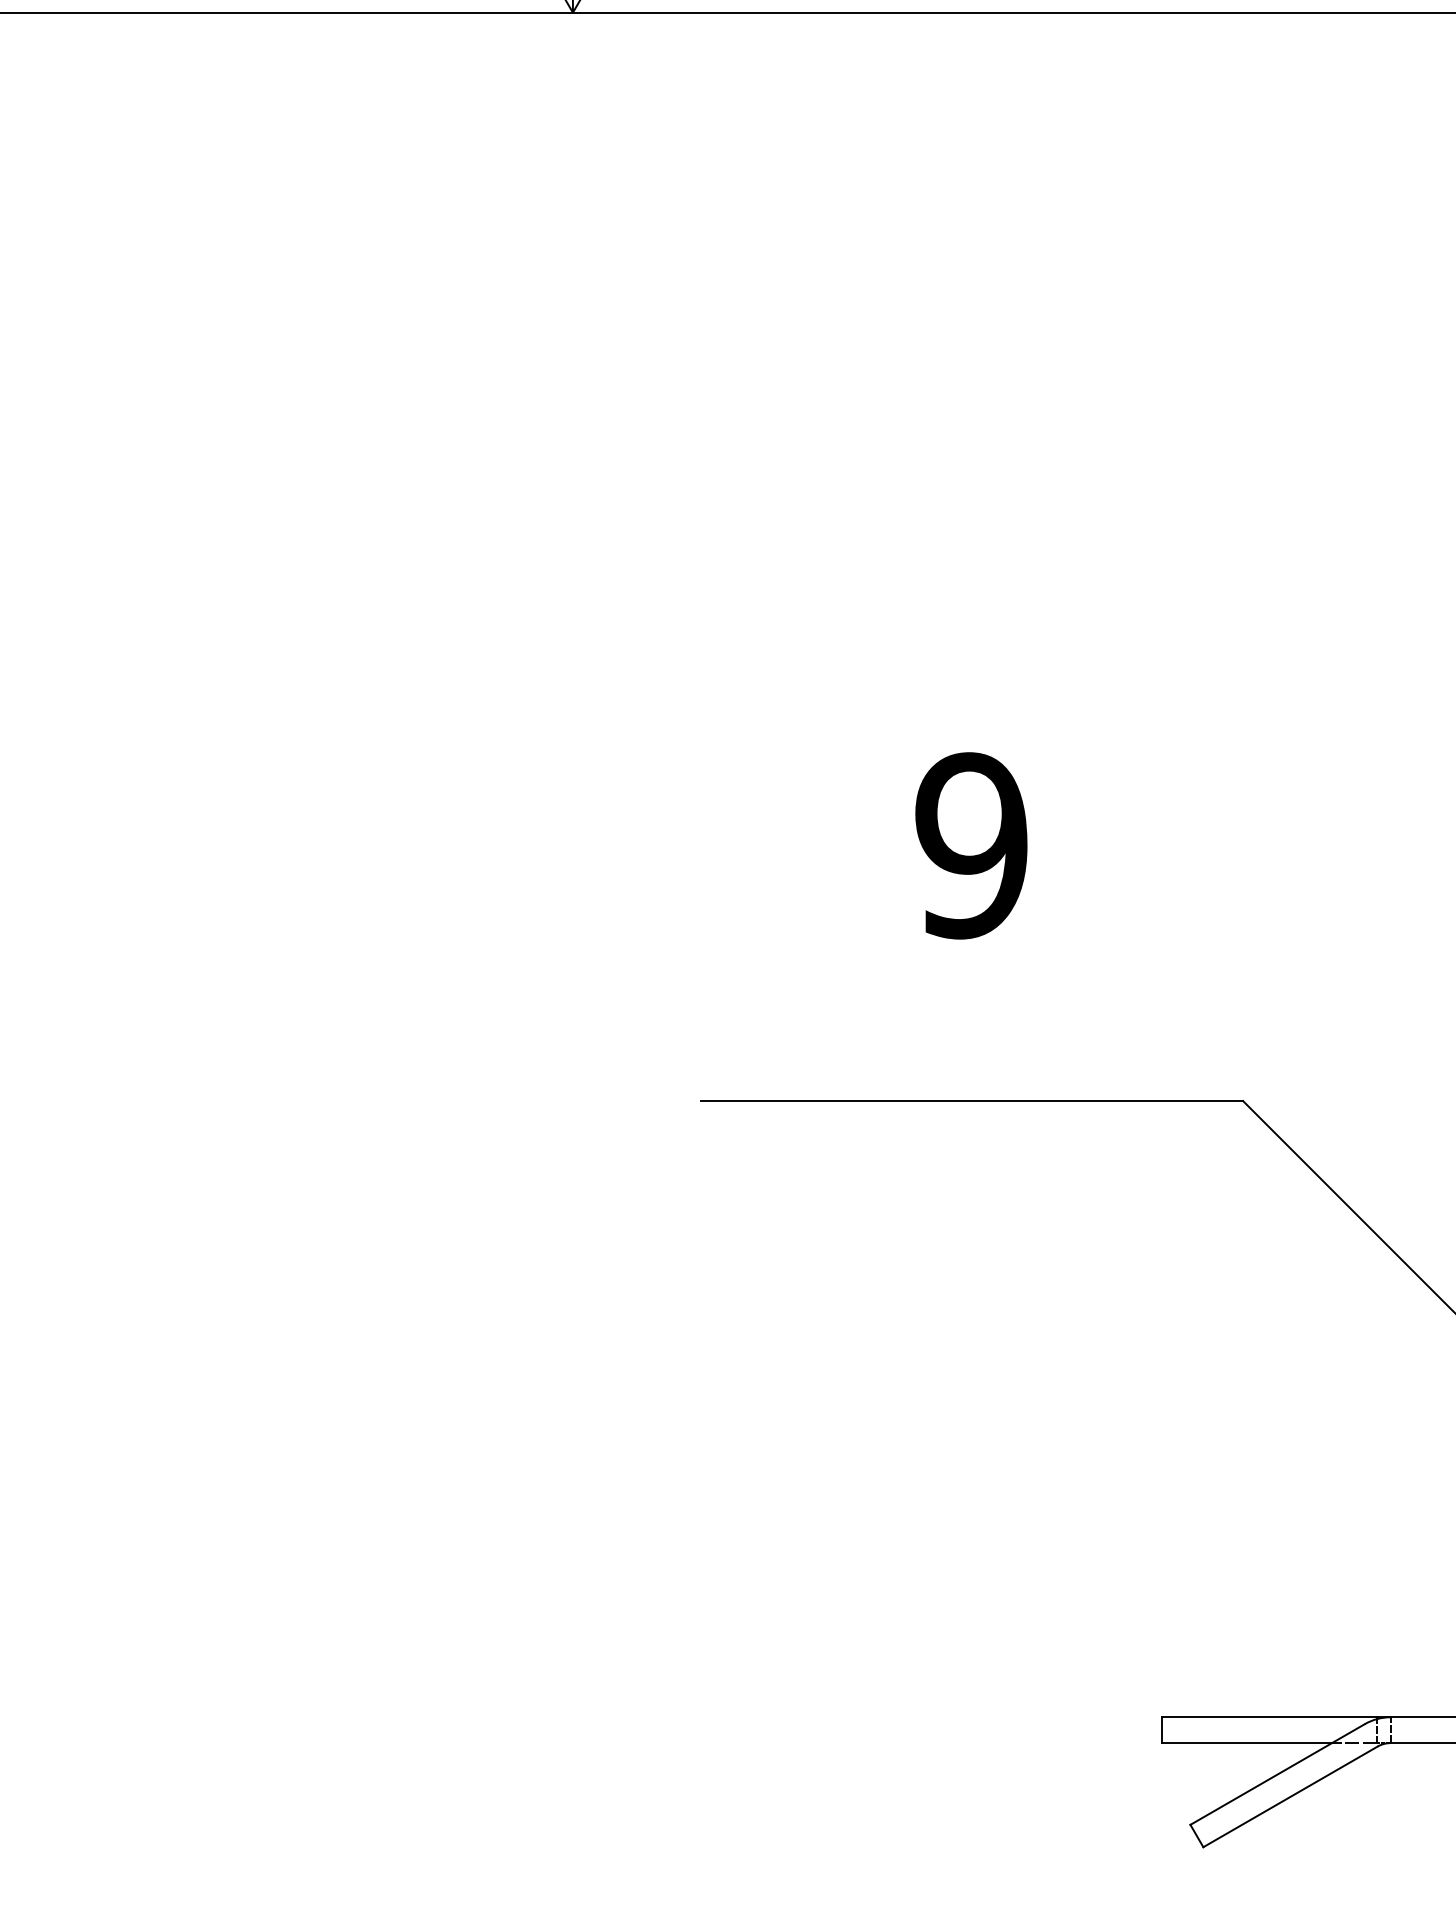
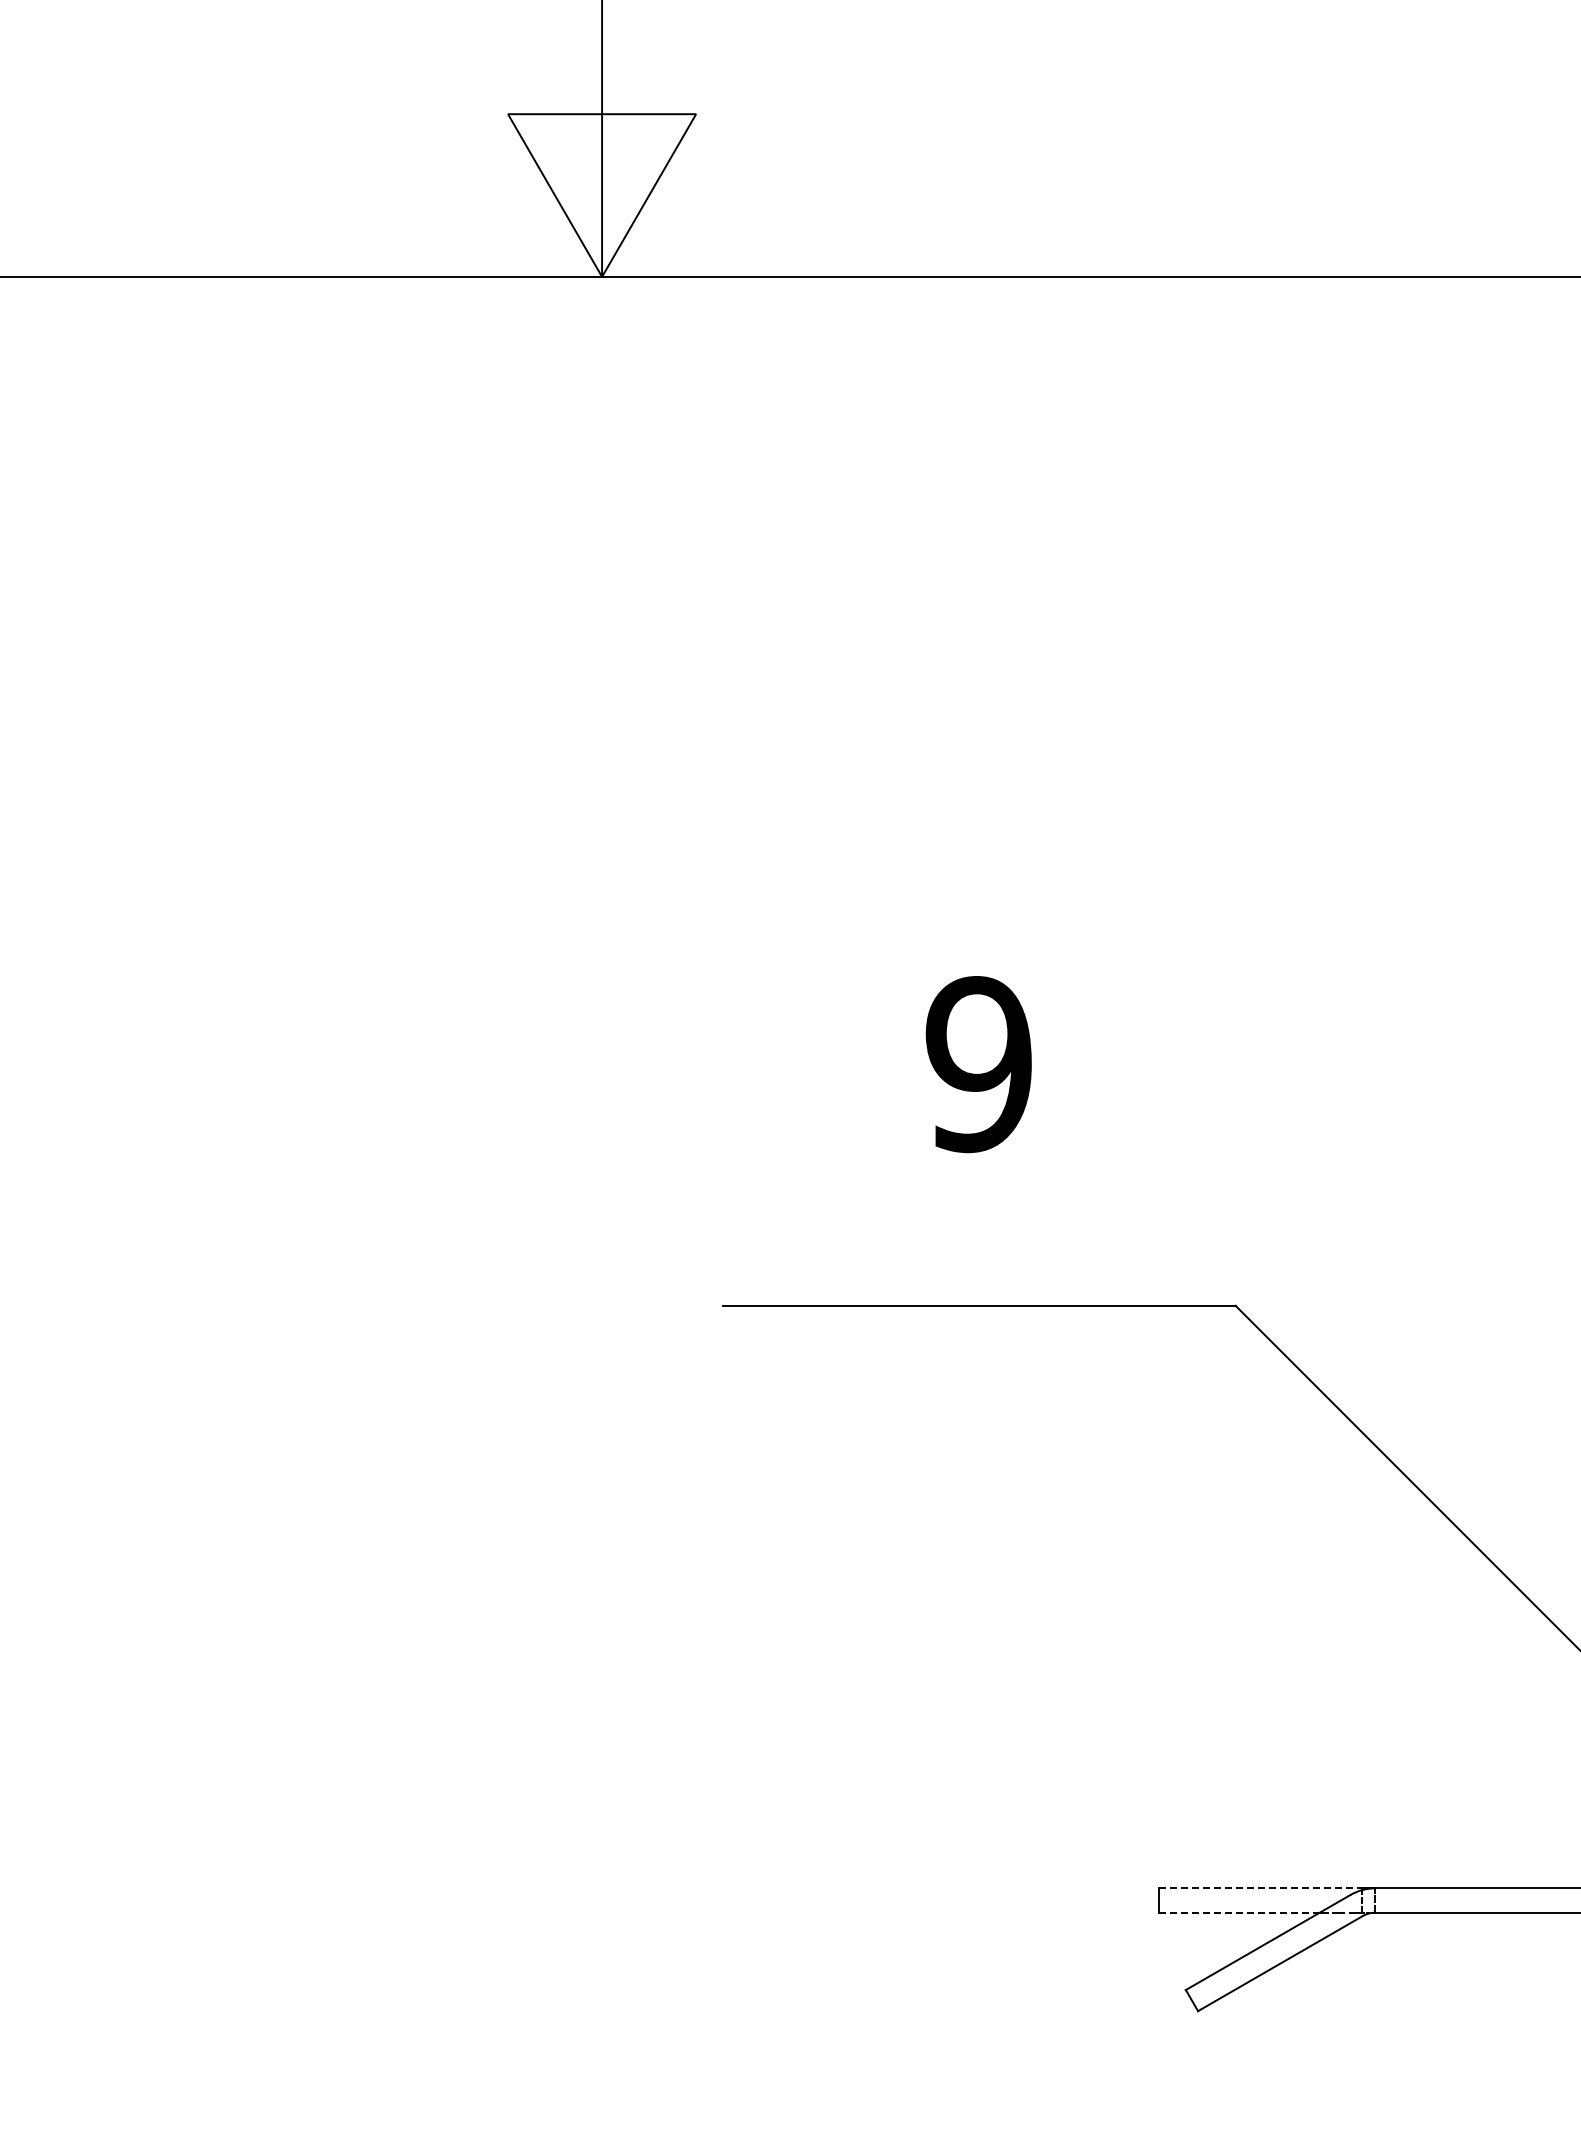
line: (1269, 1717) -> (1260, 1888), solid -> dashed
line: (1247, 1742) -> (1239, 1912), solid -> dashed

